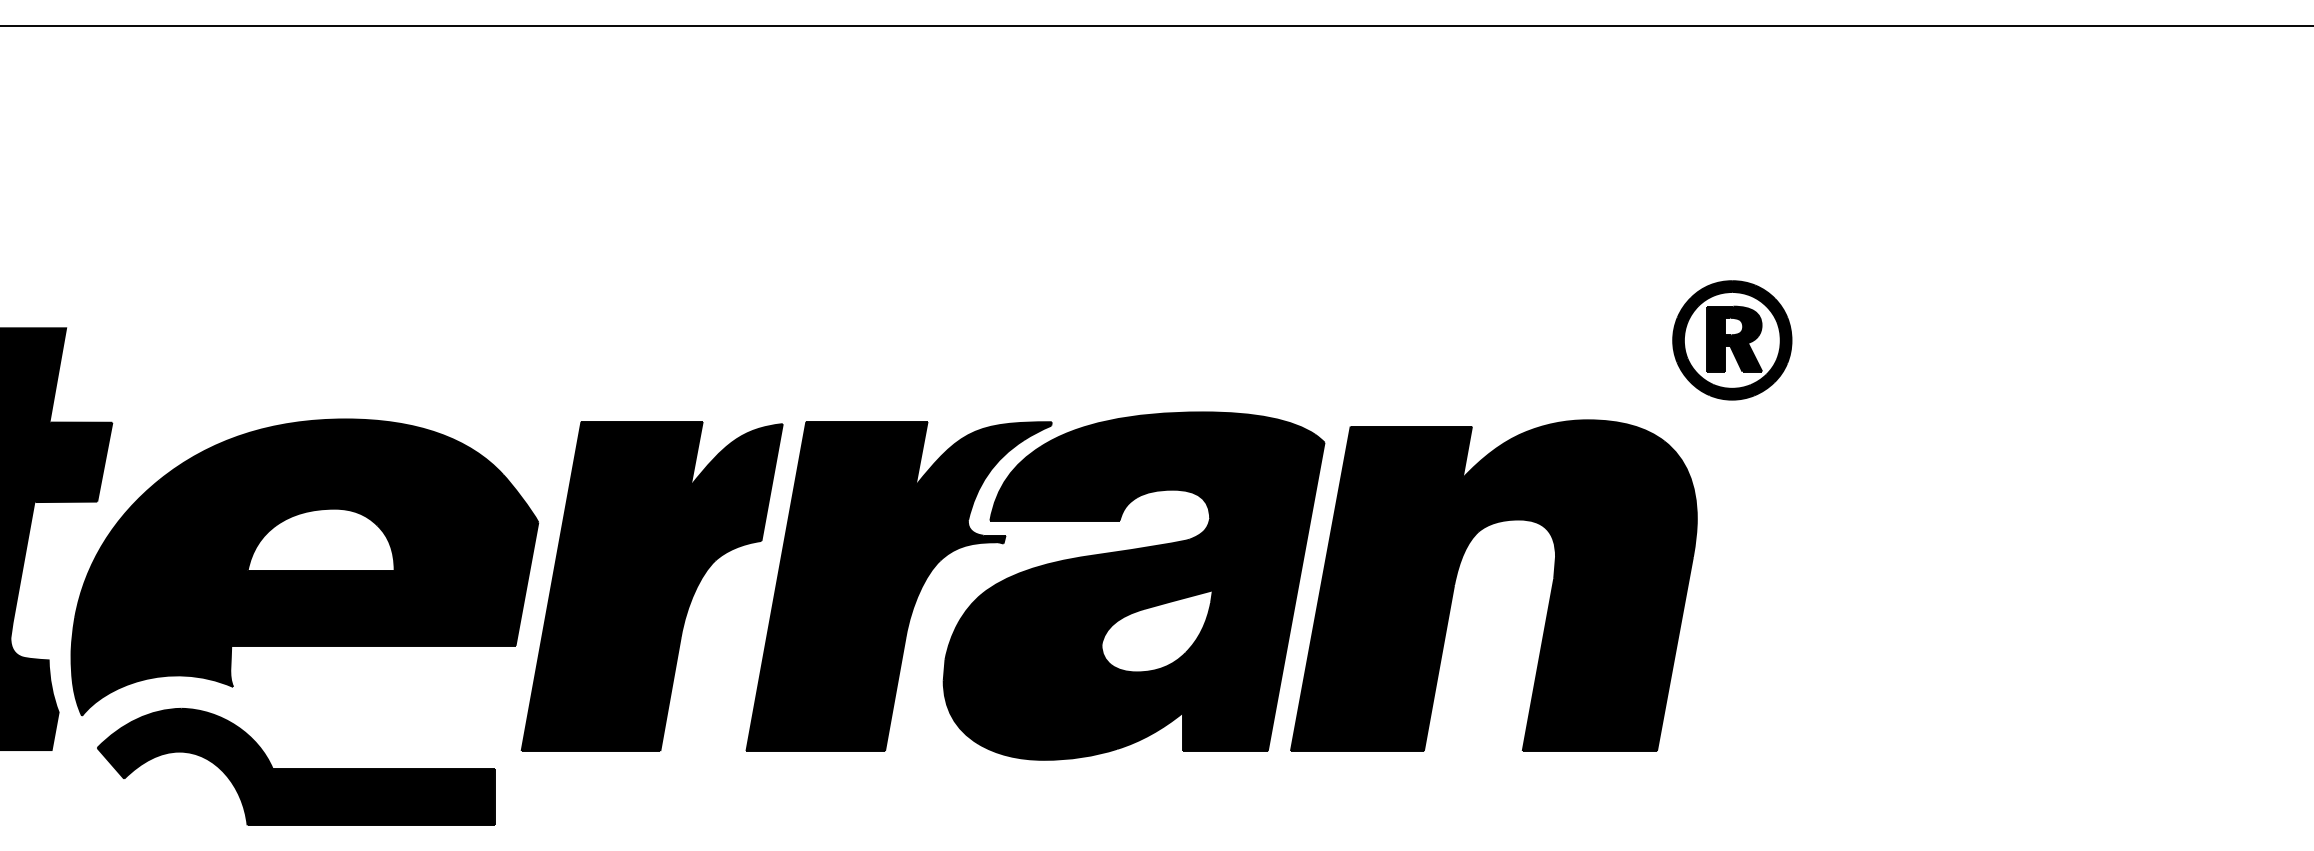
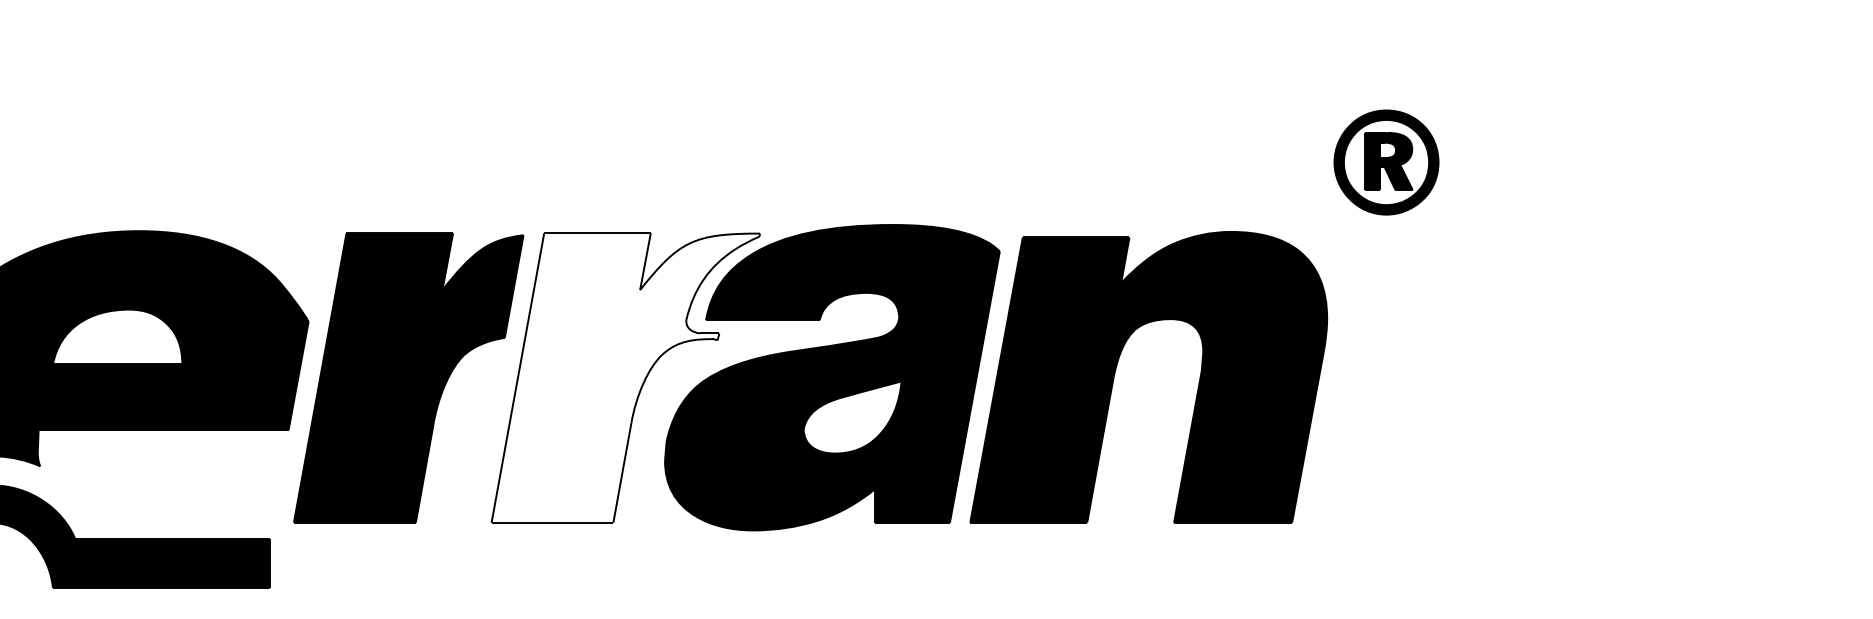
part: (1732, 340) -> (1386, 162), moved
fill: (898, 586) -> (625, 378), removed

